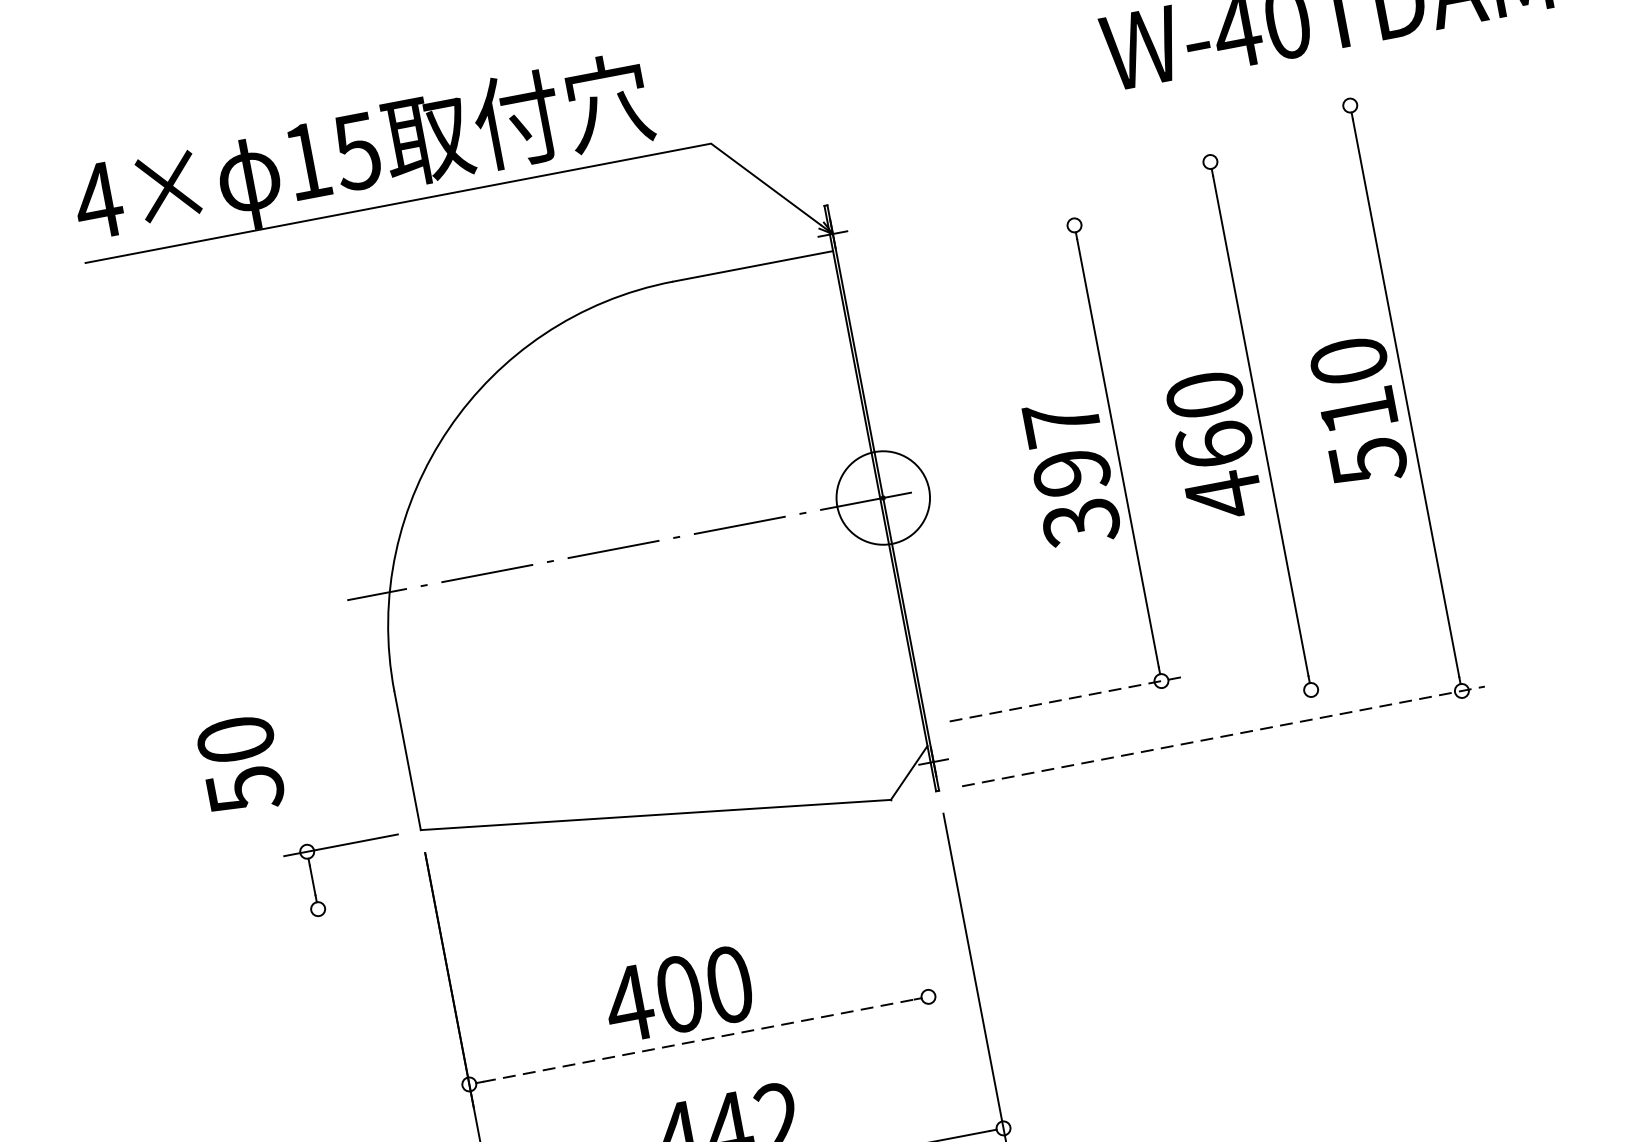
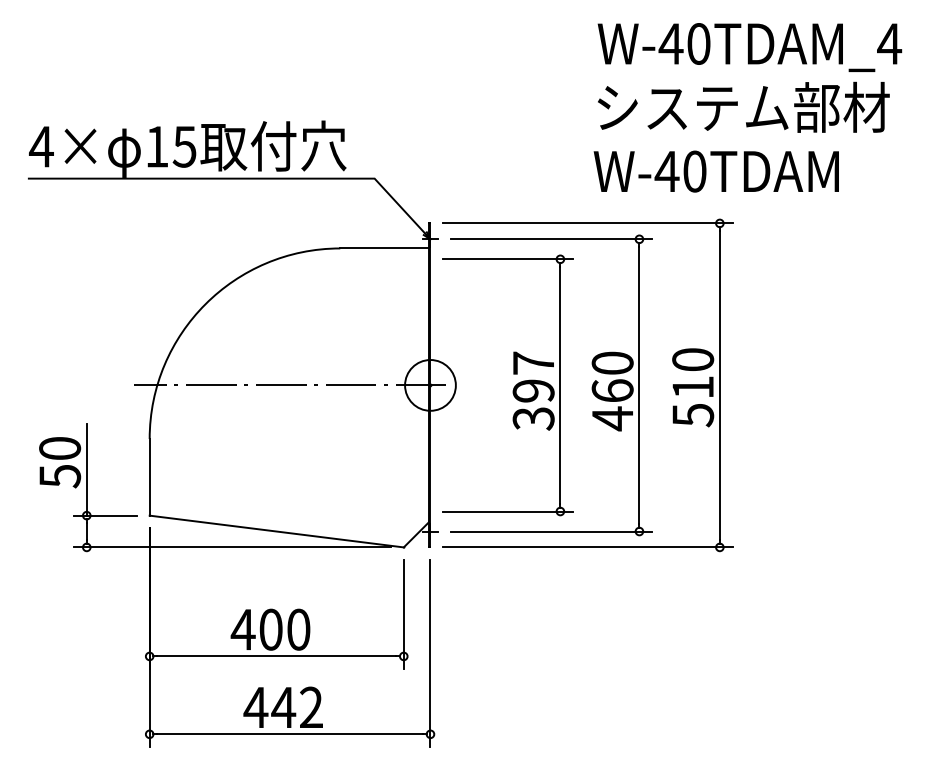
line: (1111, 151) -> (587, 223), added
line: (1051, 192) -> (551, 239), added
line: (980, 243) -> (508, 259), added
line: (1067, 698) -> (508, 511), dashed -> solid
line: (1152, 720) -> (551, 531), added
line: (1222, 736) -> (587, 547), dashed -> solid
line: (290, 768) -> (86, 469), added
line: (581, 859) -> (232, 547), added
line: (913, 921) -> (403, 614), added
line: (700, 1040) -> (277, 656), dashed -> solid

